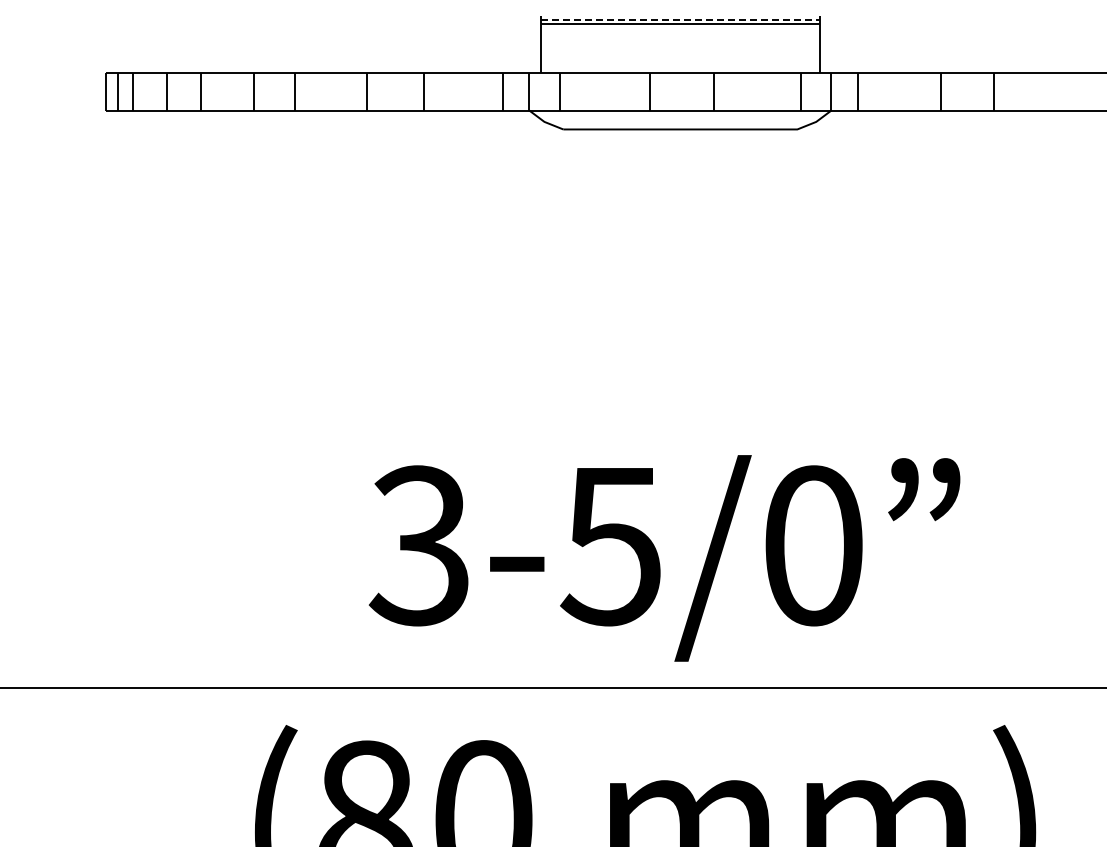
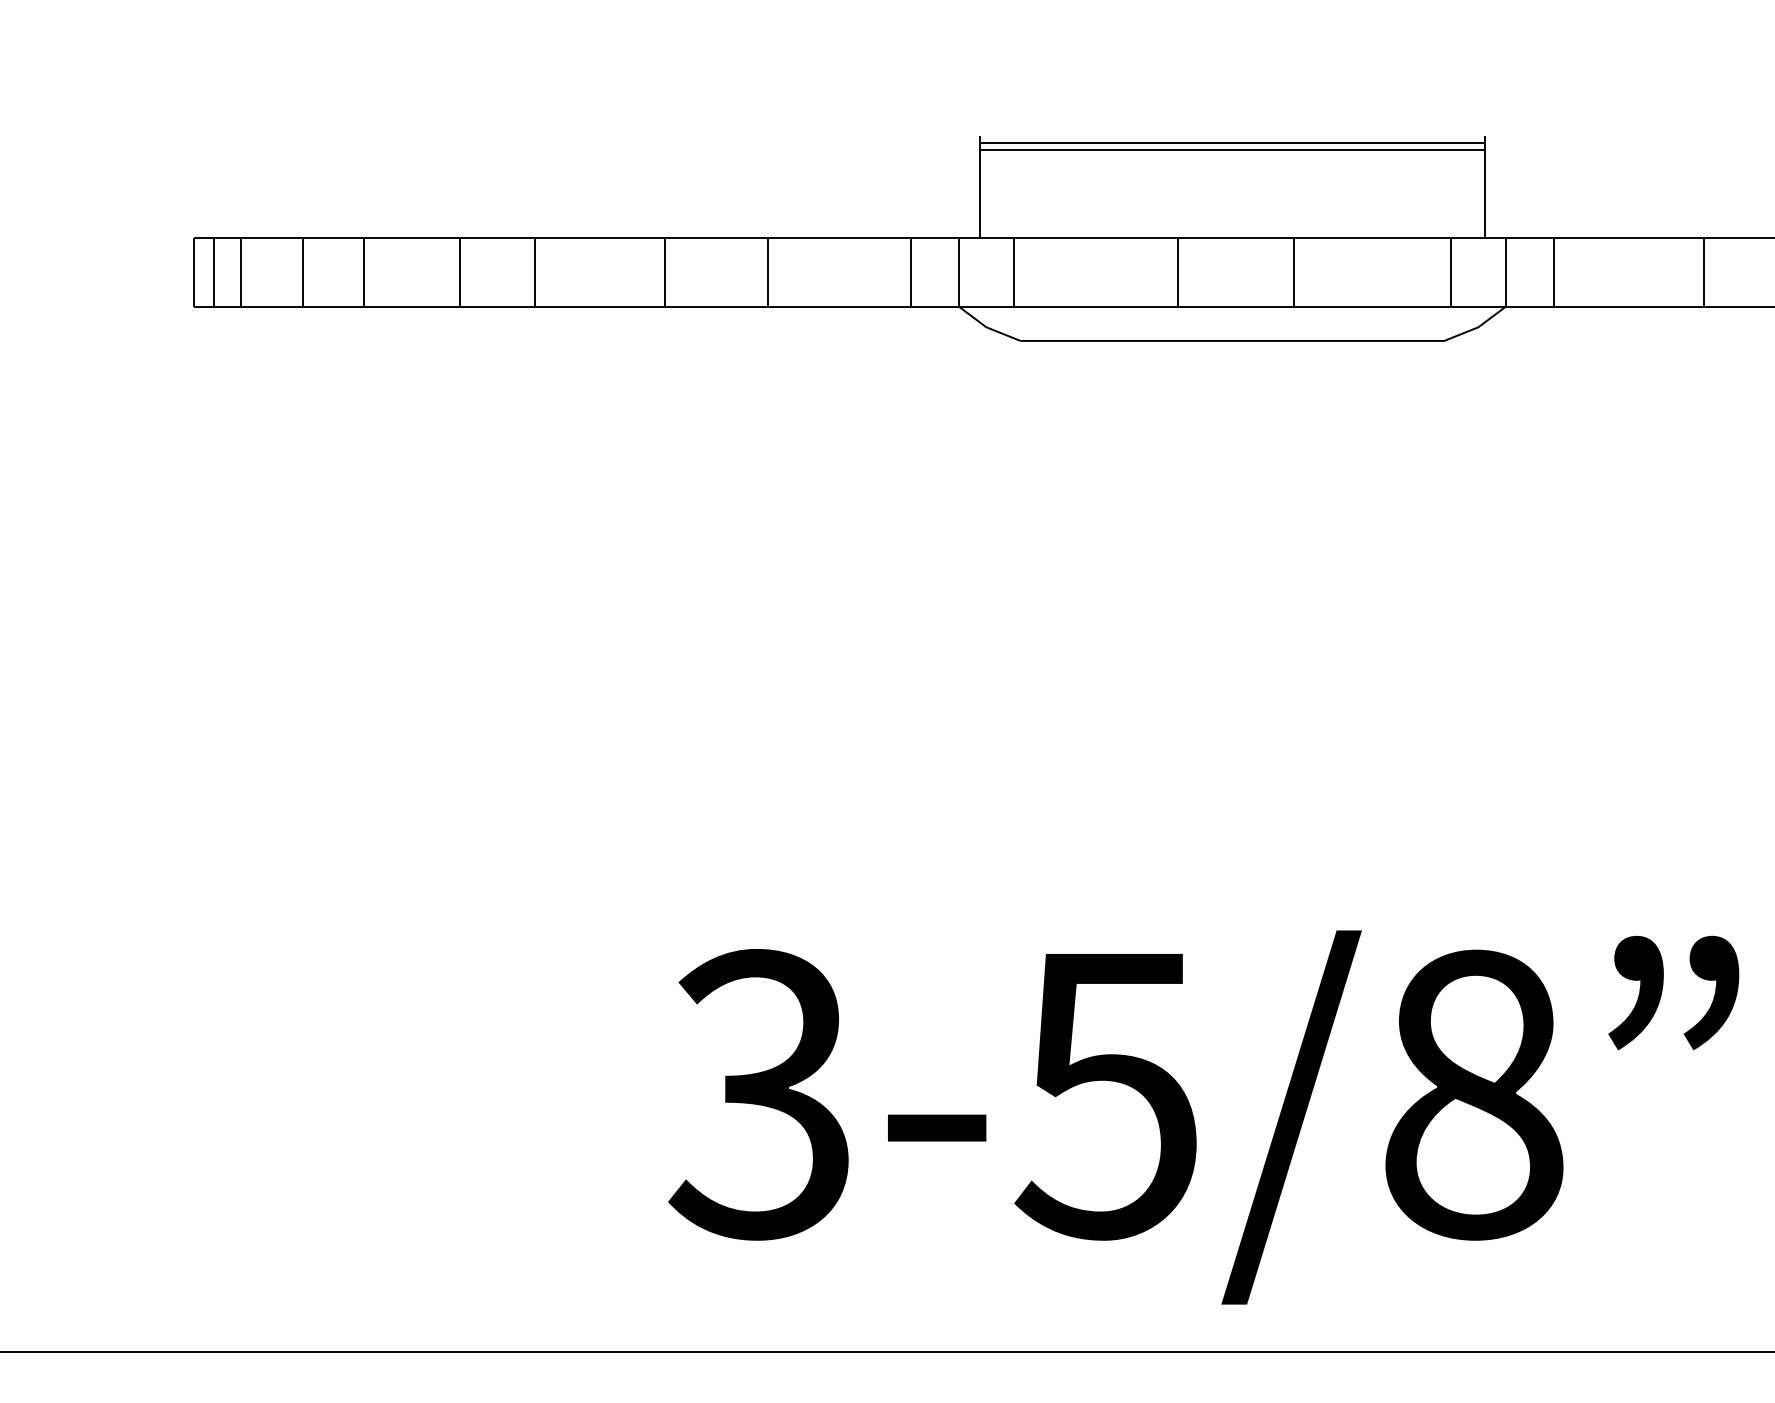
line: (680, 19) -> (1232, 141), dashed -> solid
text: (814, 545) -> (1475, 1094), 3-5/0 -> 3-5/8

